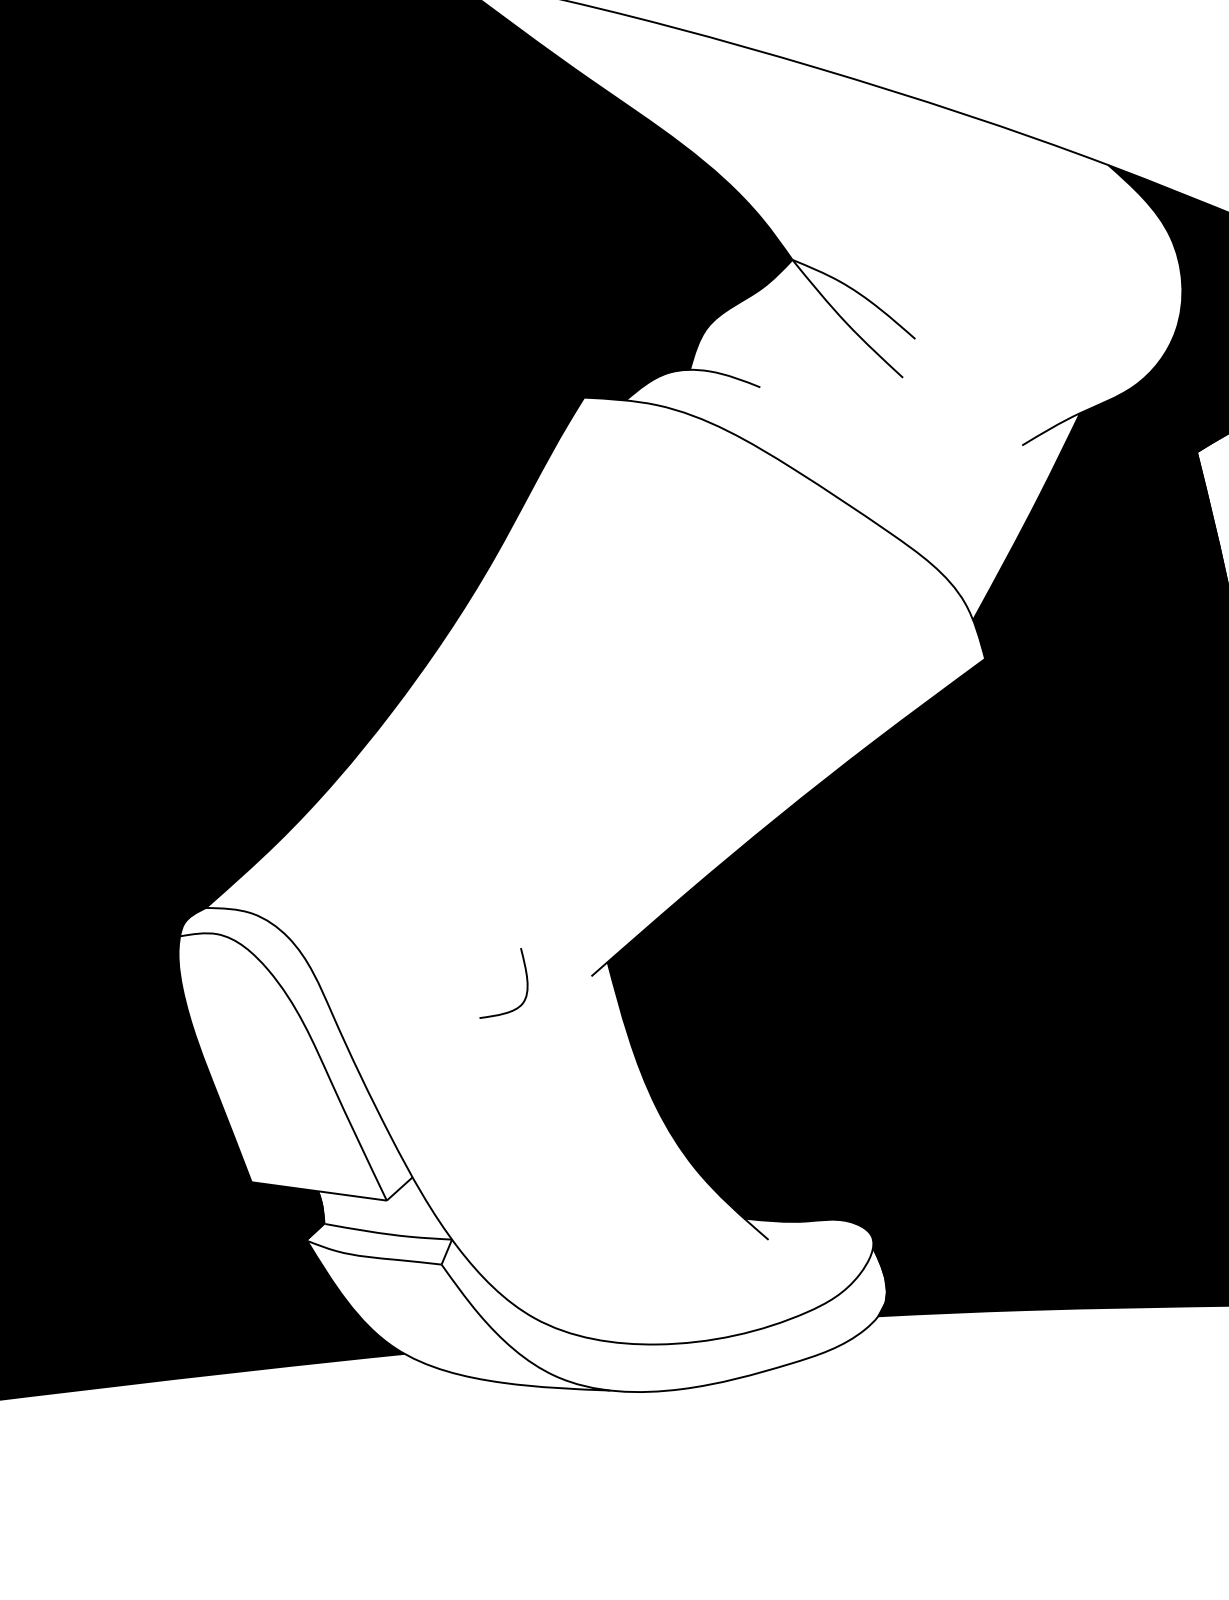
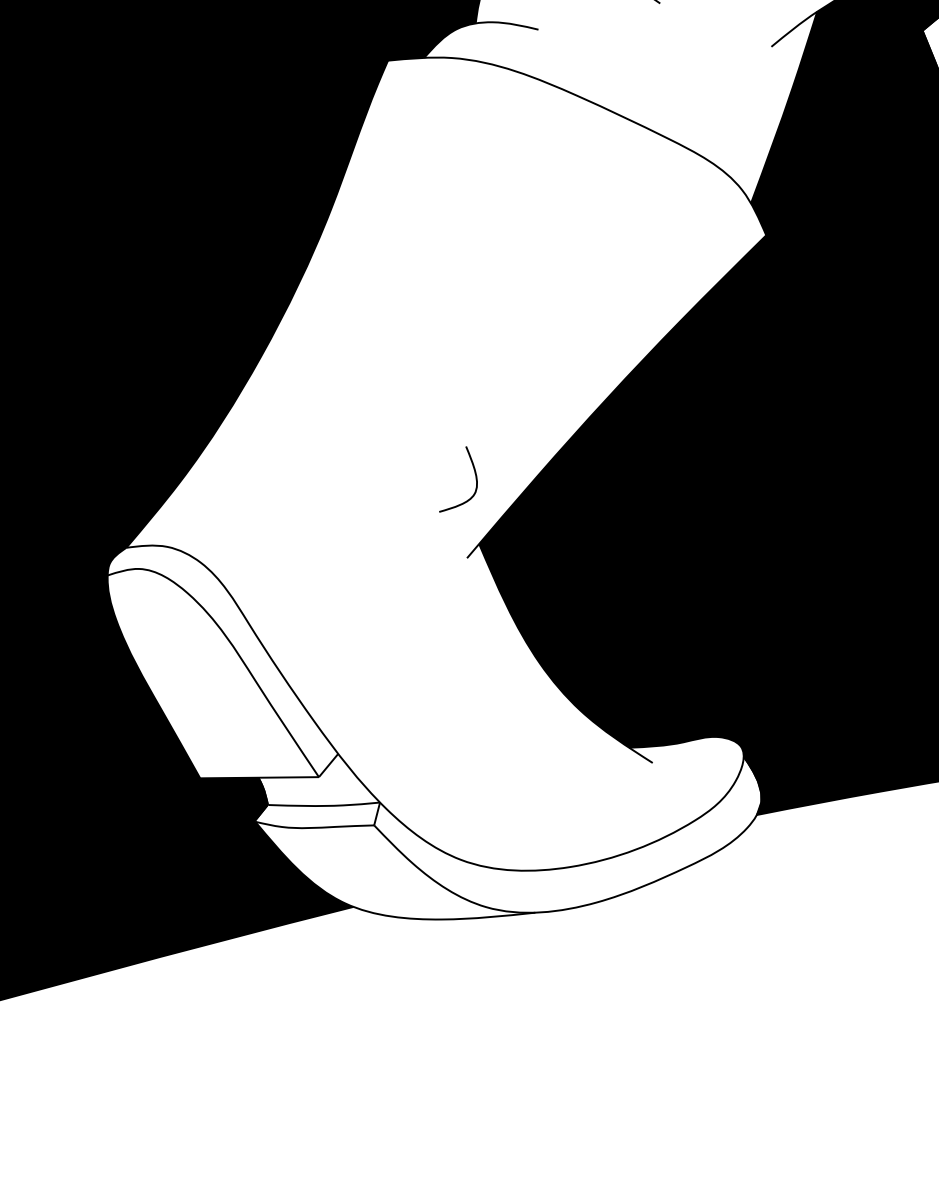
curve: (526, 983) -> (475, 476), moved

